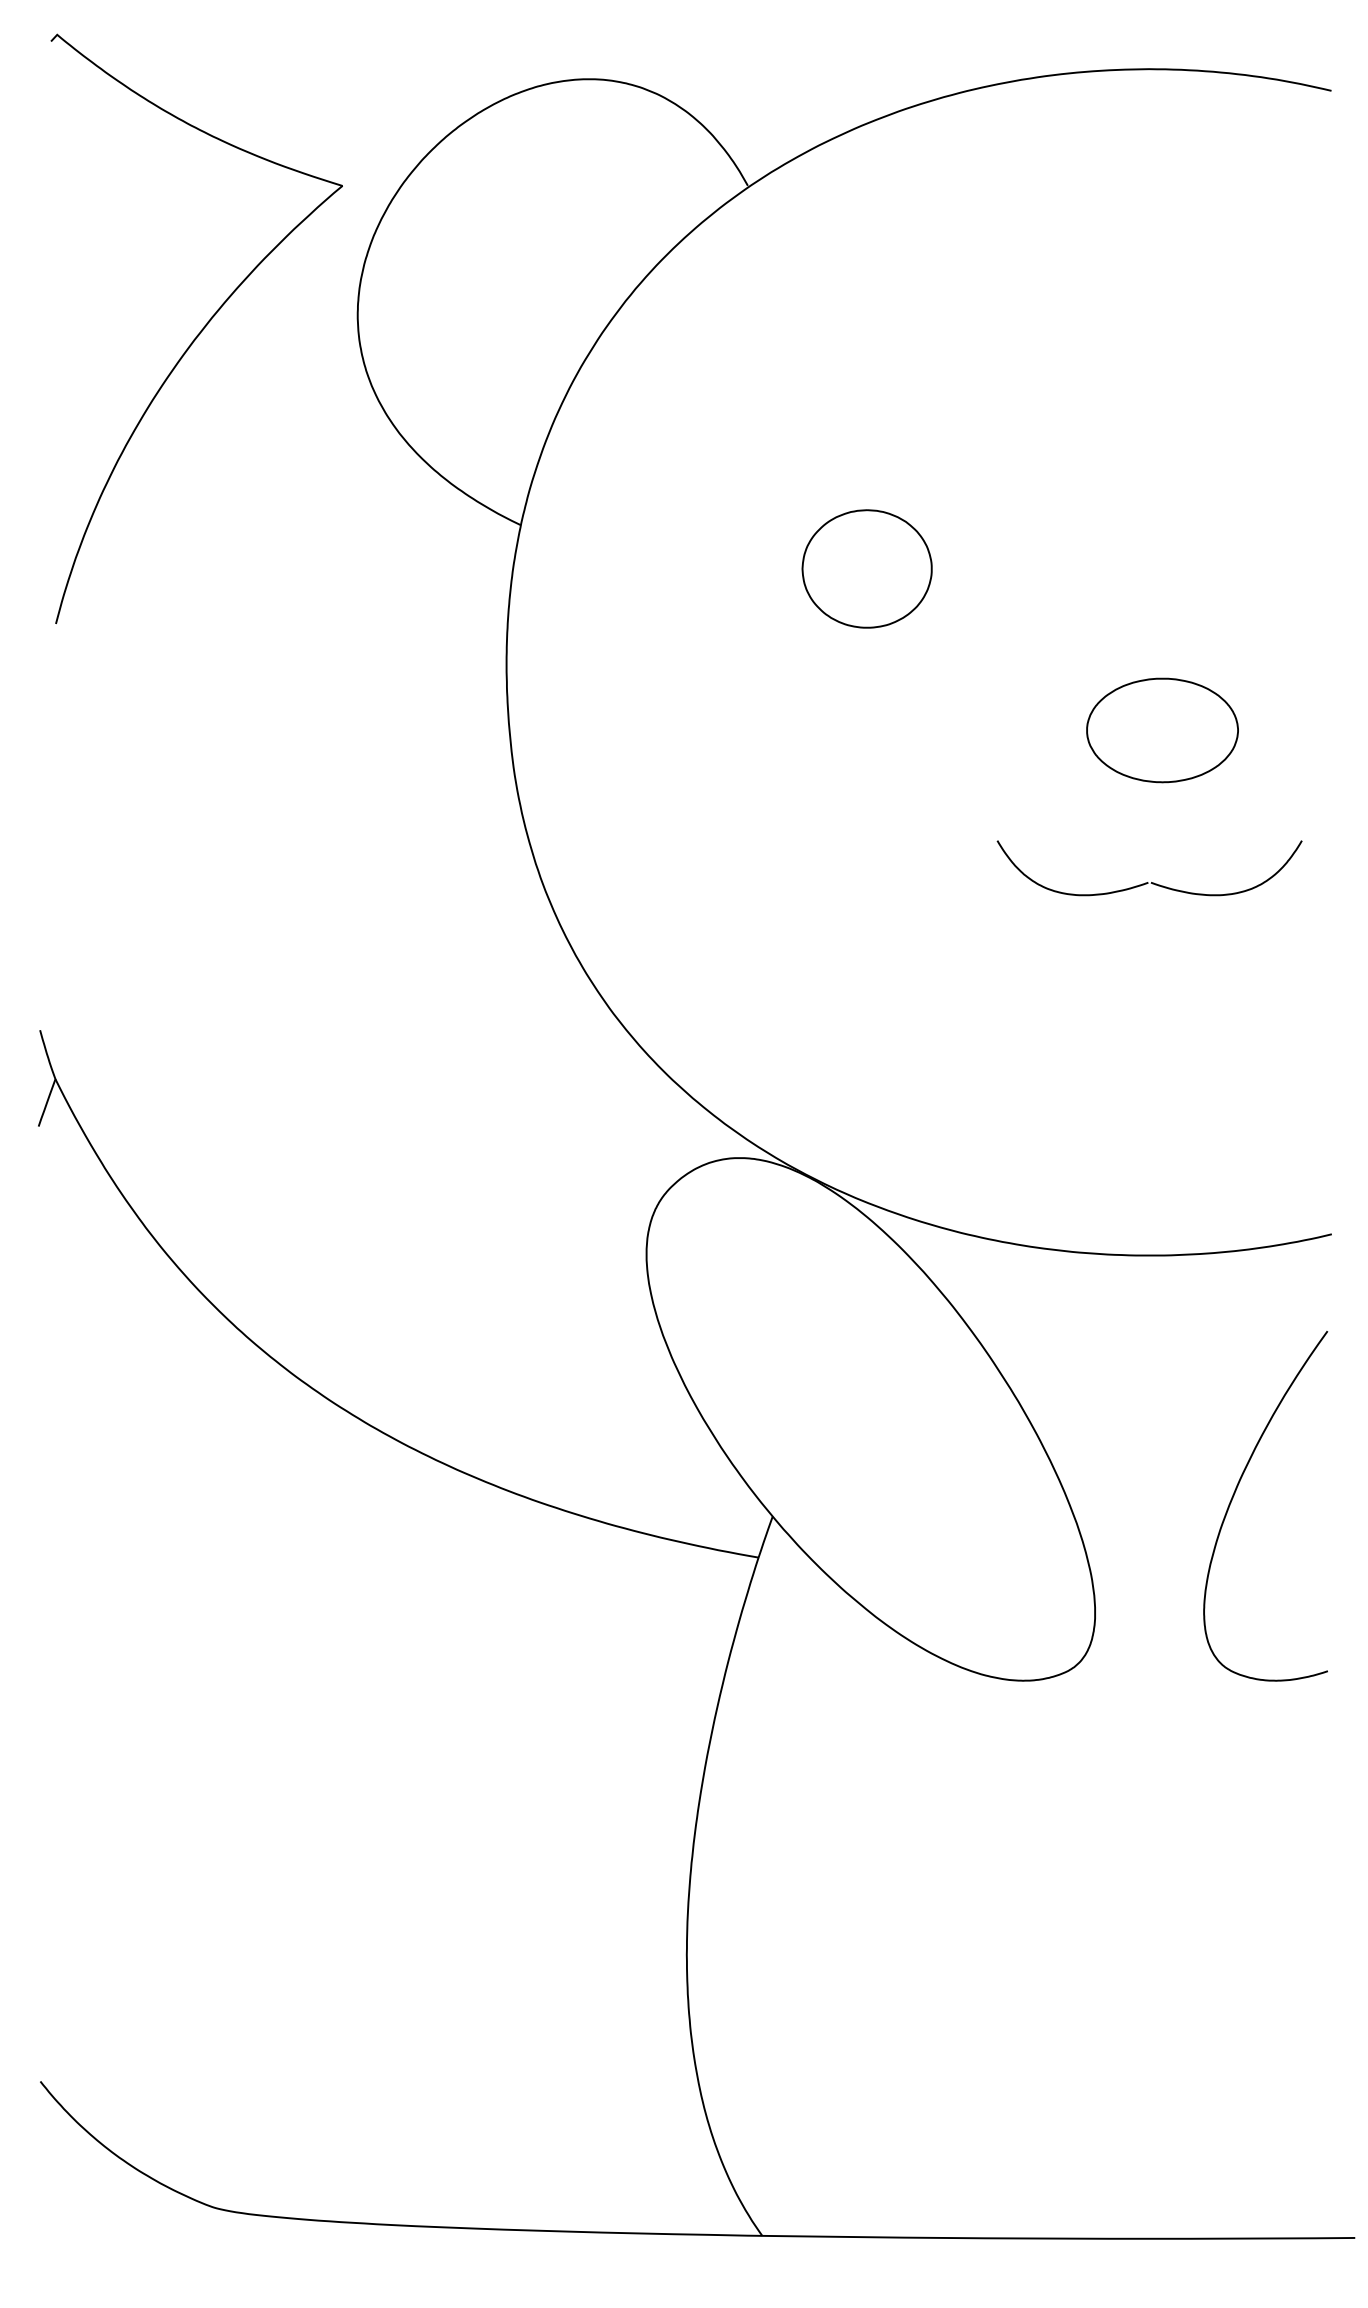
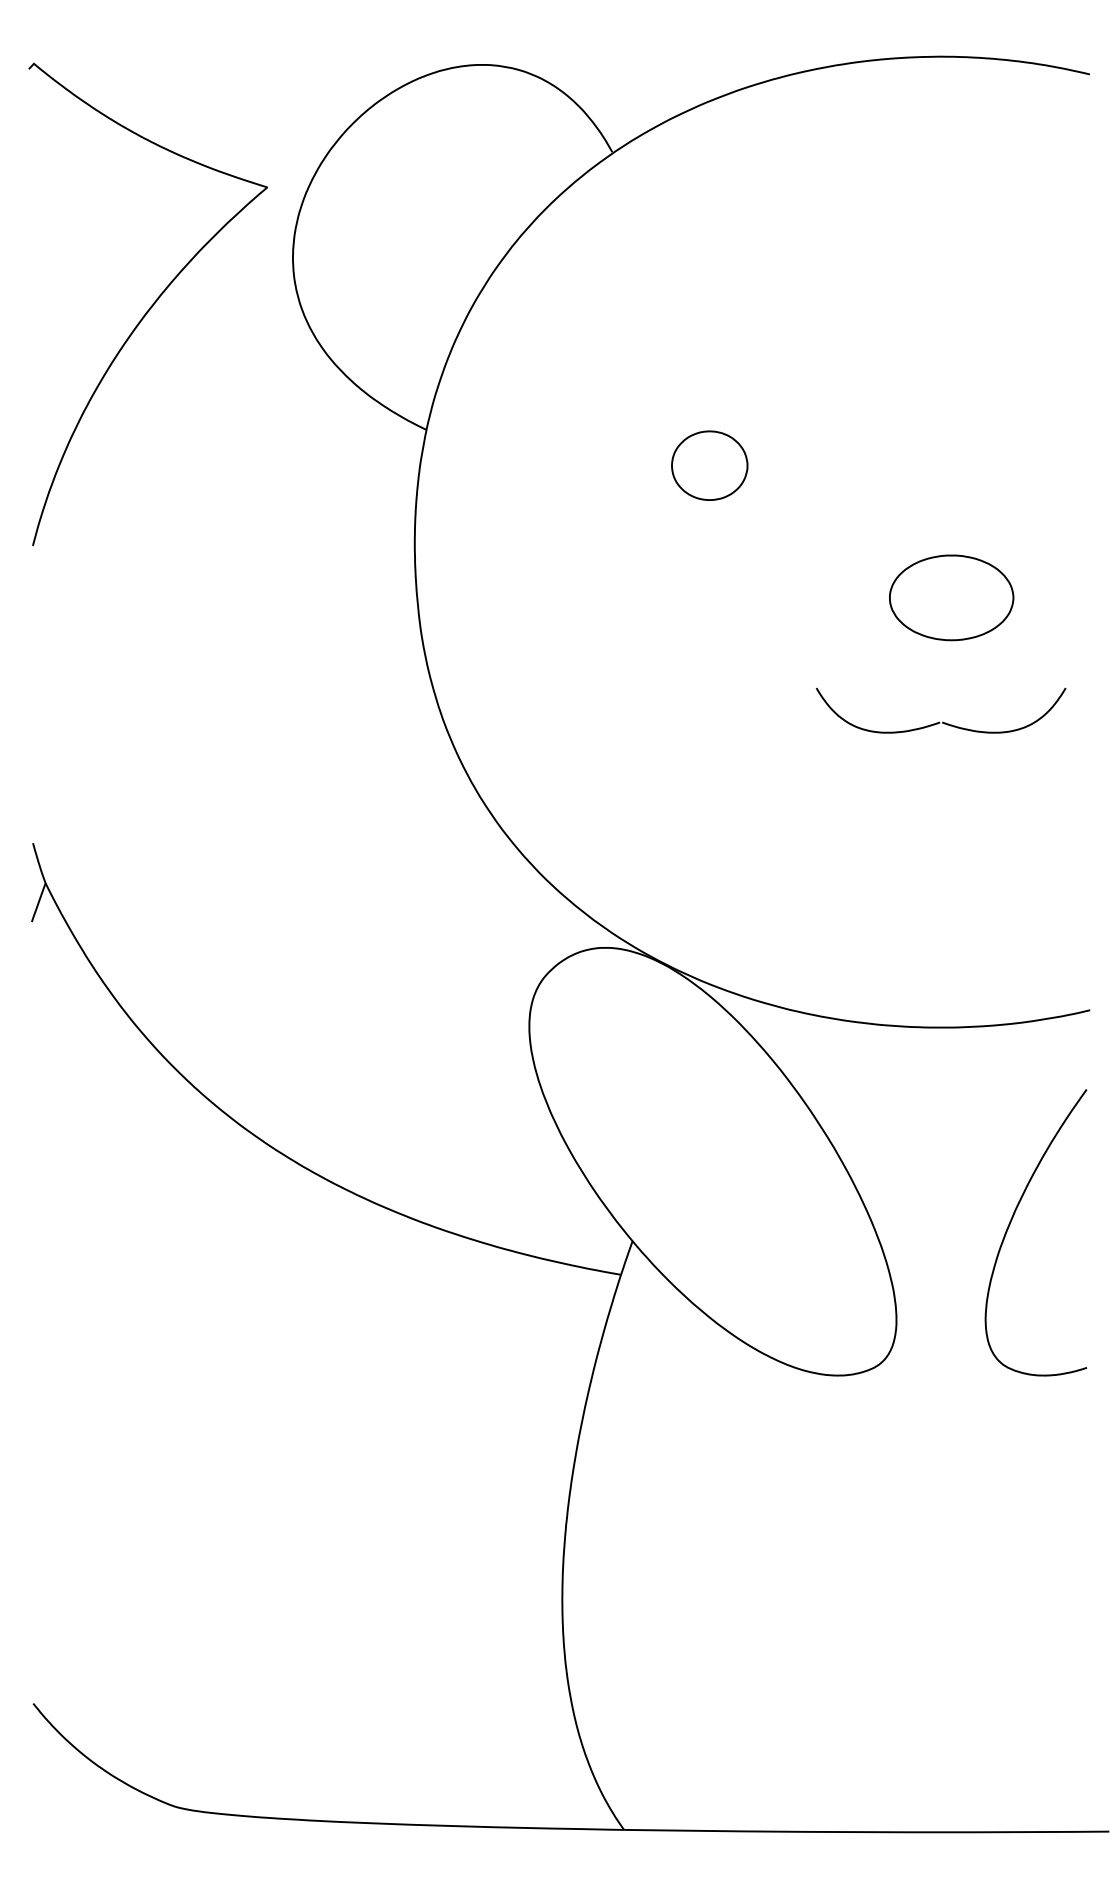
curve: (200, 330) -> (151, 305), moved
part: (866, 568) -> (709, 465), size x0.71

